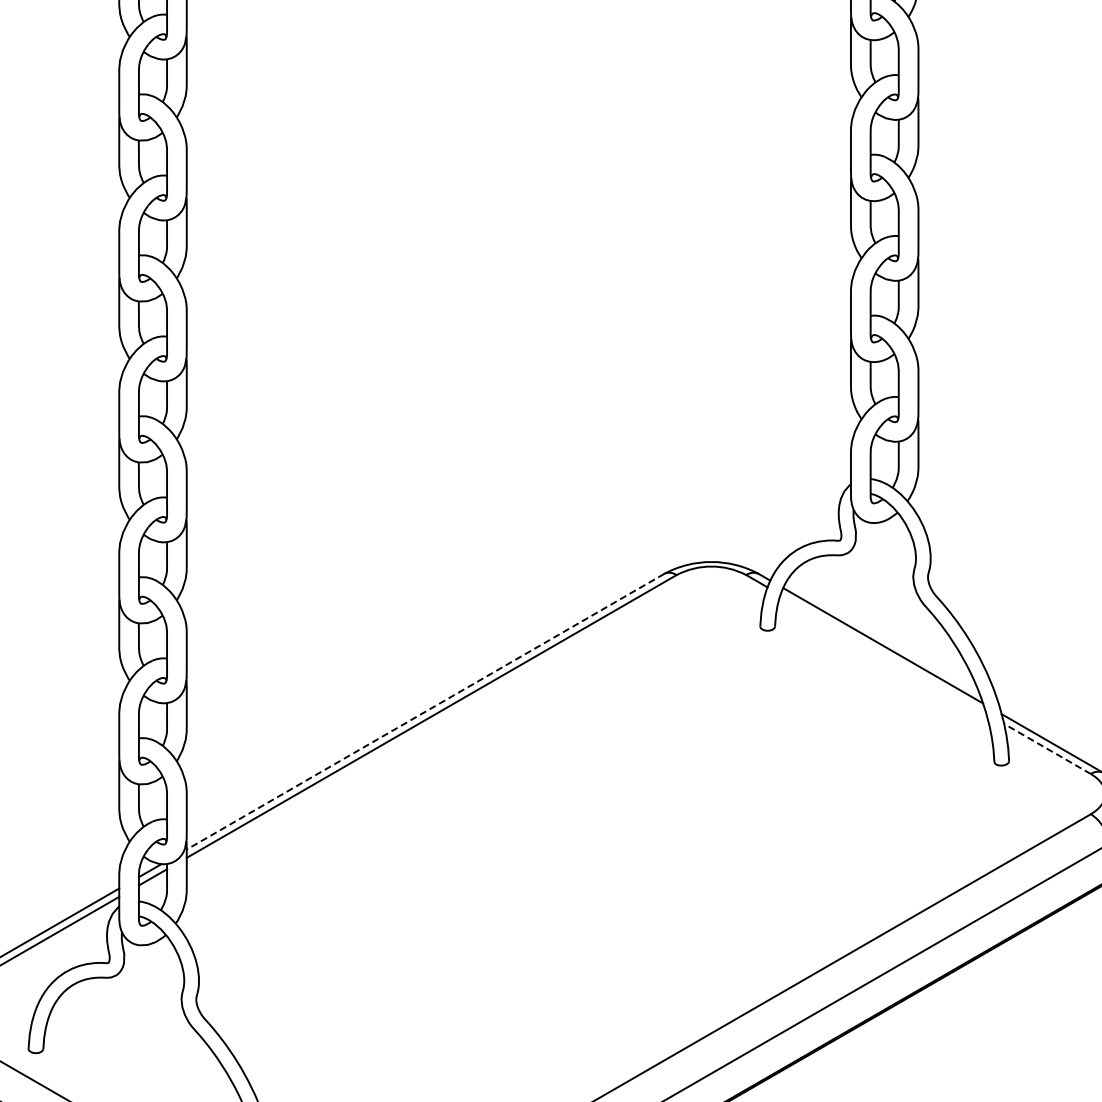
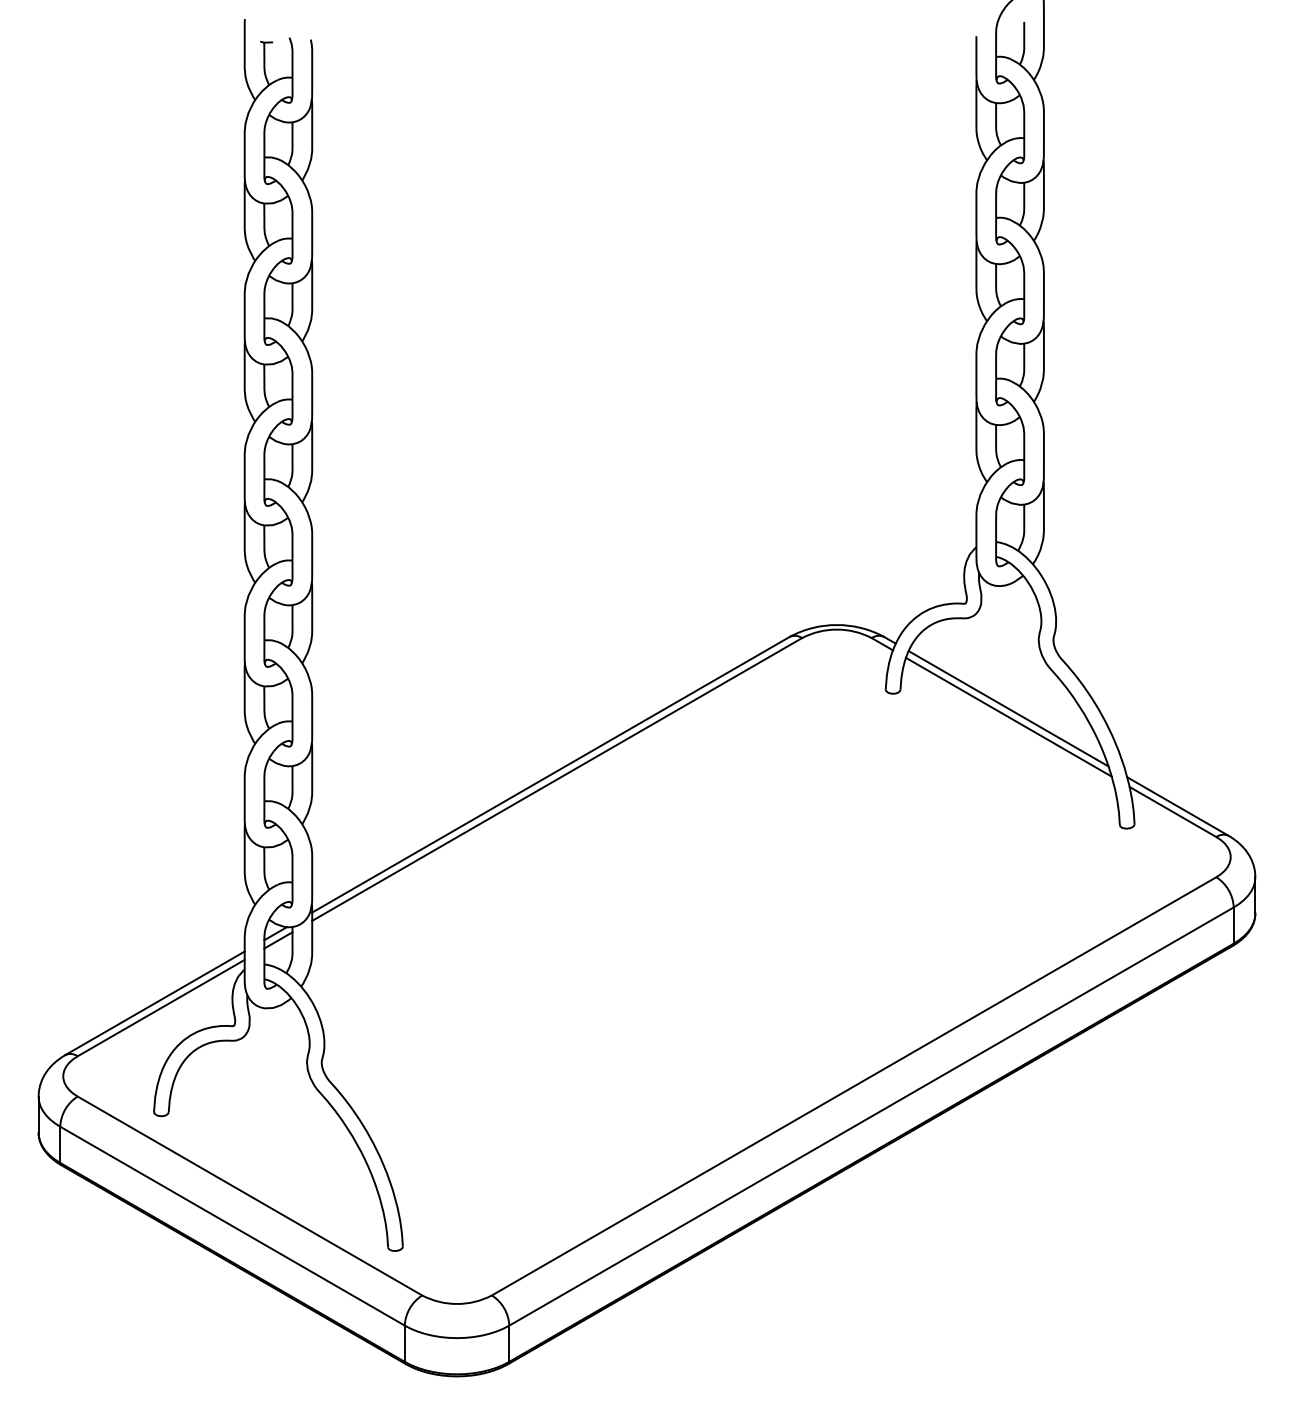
line: (883, 653) -> (1008, 716), added
line: (425, 711) -> (550, 774), dashed -> solid
line: (1047, 748) -> (1172, 811), dashed -> solid

